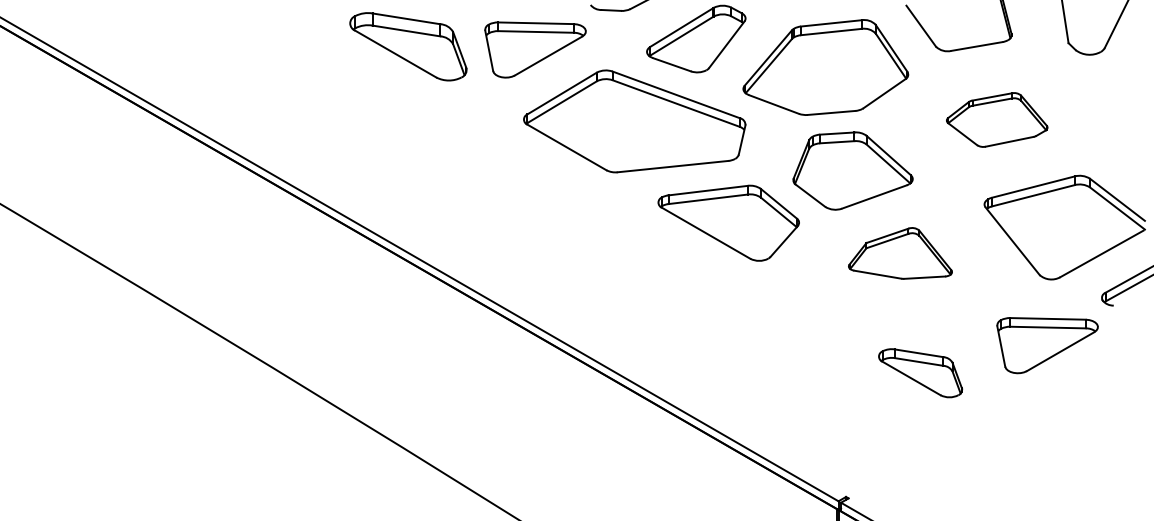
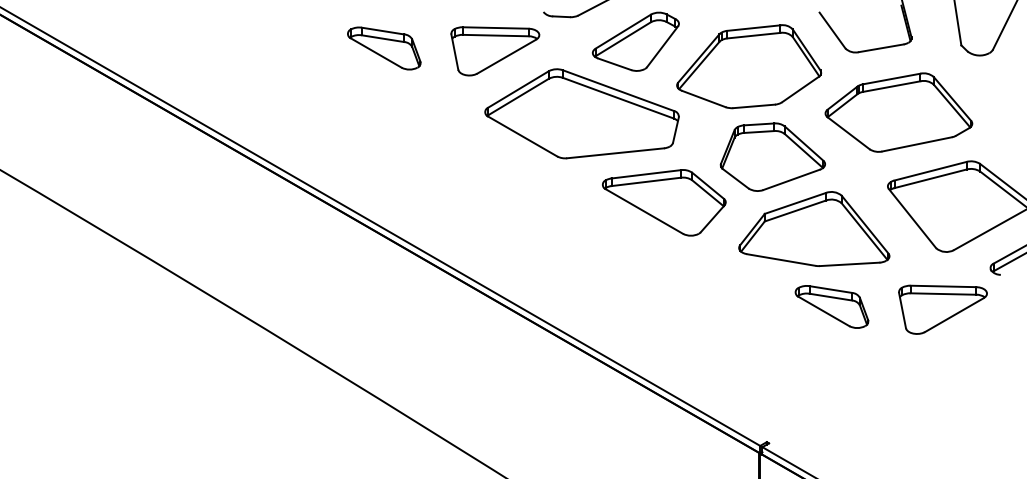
part: (408, 46) -> (384, 48), size x0.71
part: (996, 119) -> (898, 112), size x1.67
part: (900, 253) -> (814, 229), size x1.67
part: (920, 372) -> (831, 306), moved

